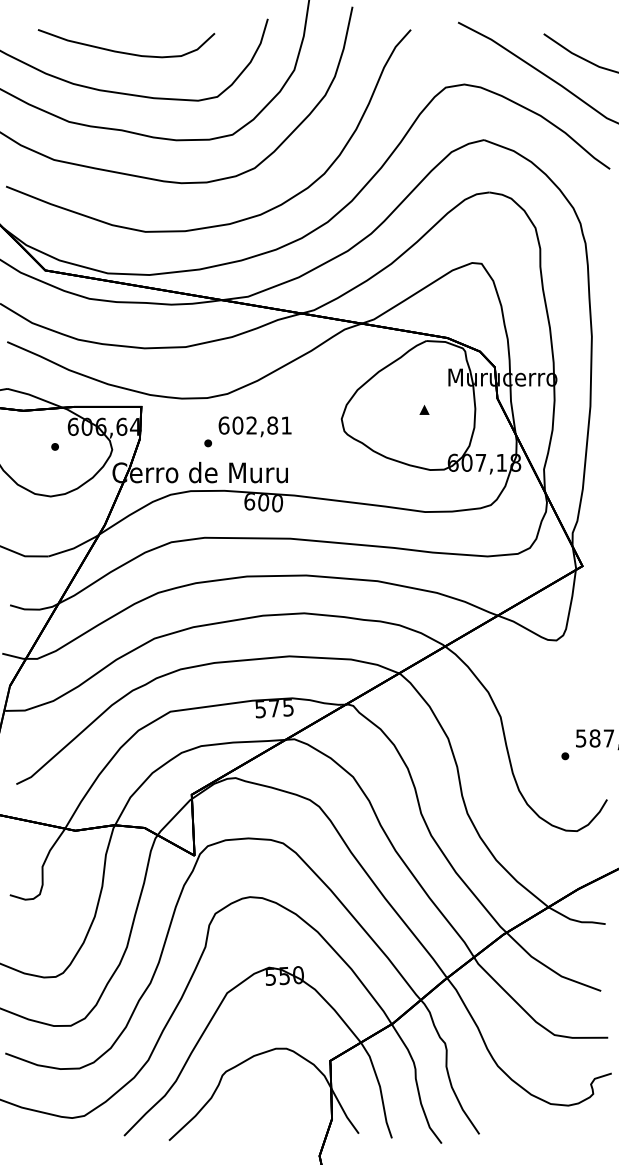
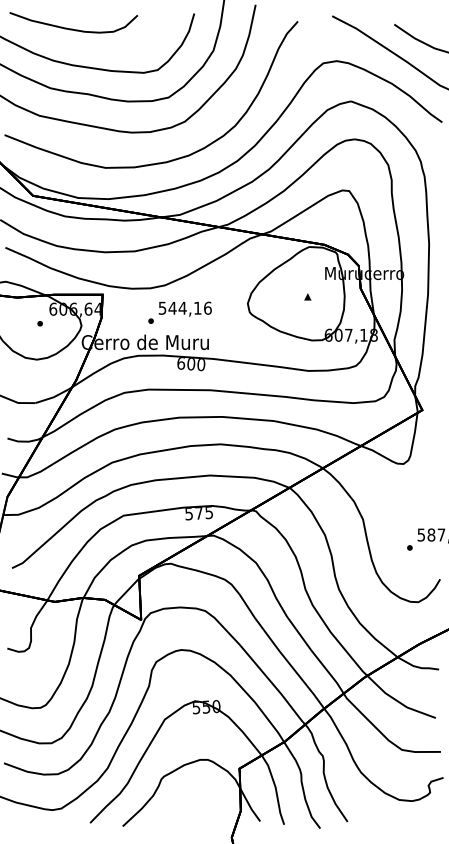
curve: (122, 51) -> (70, 28), moved
text: (255, 425) -> (185, 308), 602,81 -> 544,16

